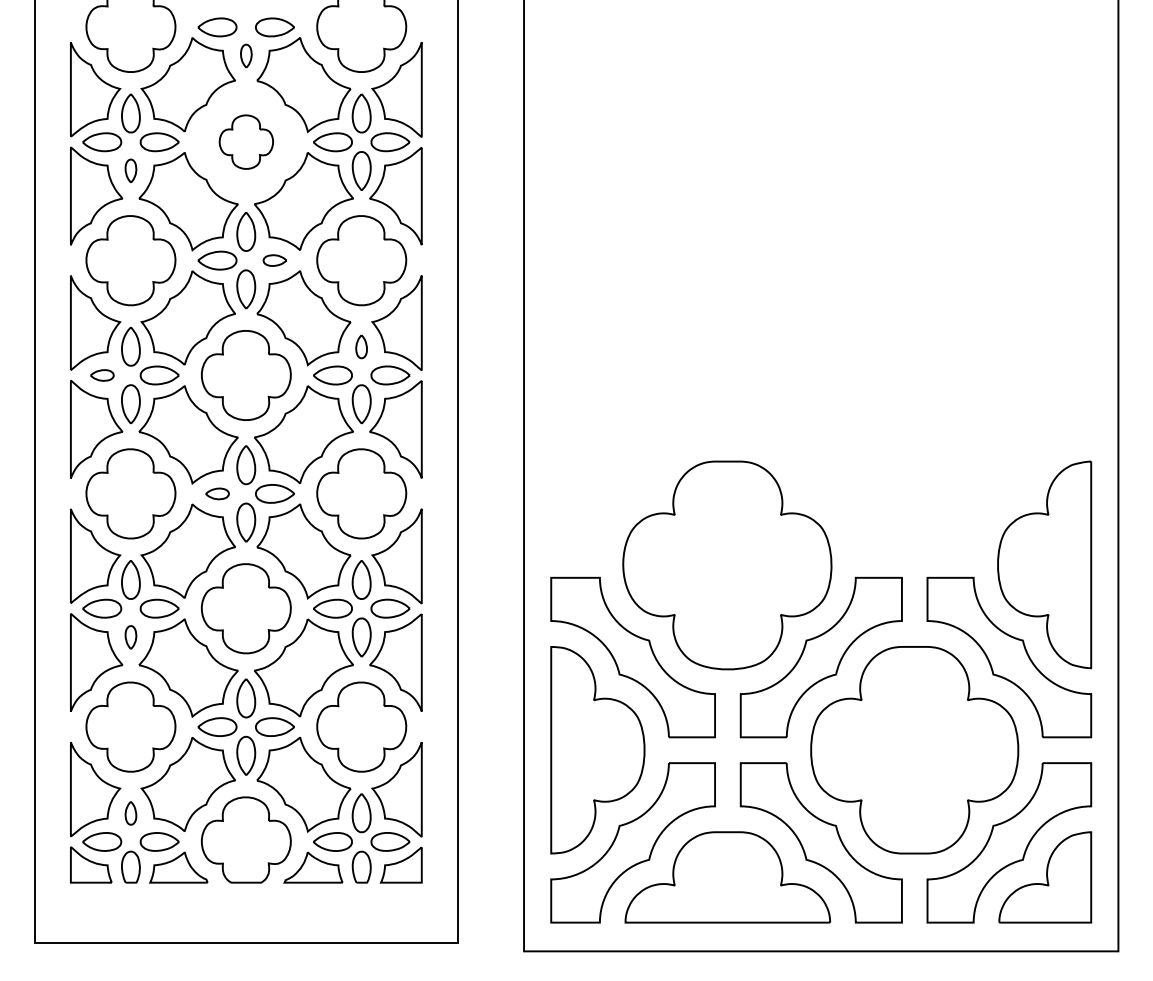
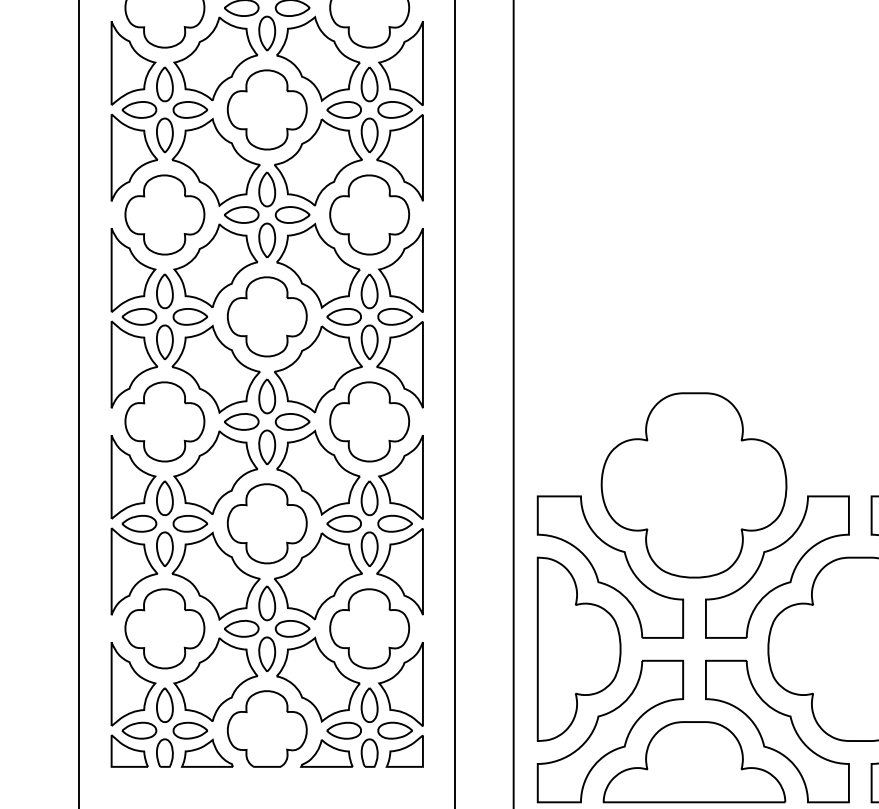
part: (246, 55) -> (267, 32), size x1.67
part: (246, 141) -> (267, 109), size x1.67
part: (130, 170) -> (164, 135), size x1.67
part: (274, 260) -> (292, 214), size x1.67
part: (361, 346) -> (369, 291), size x1.67
part: (102, 375) -> (139, 316), size x1.67
part: (217, 493) -> (241, 421), size x1.67
part: (130, 637) -> (164, 549), size x1.67
part: (130, 813) -> (164, 705), size x1.67

